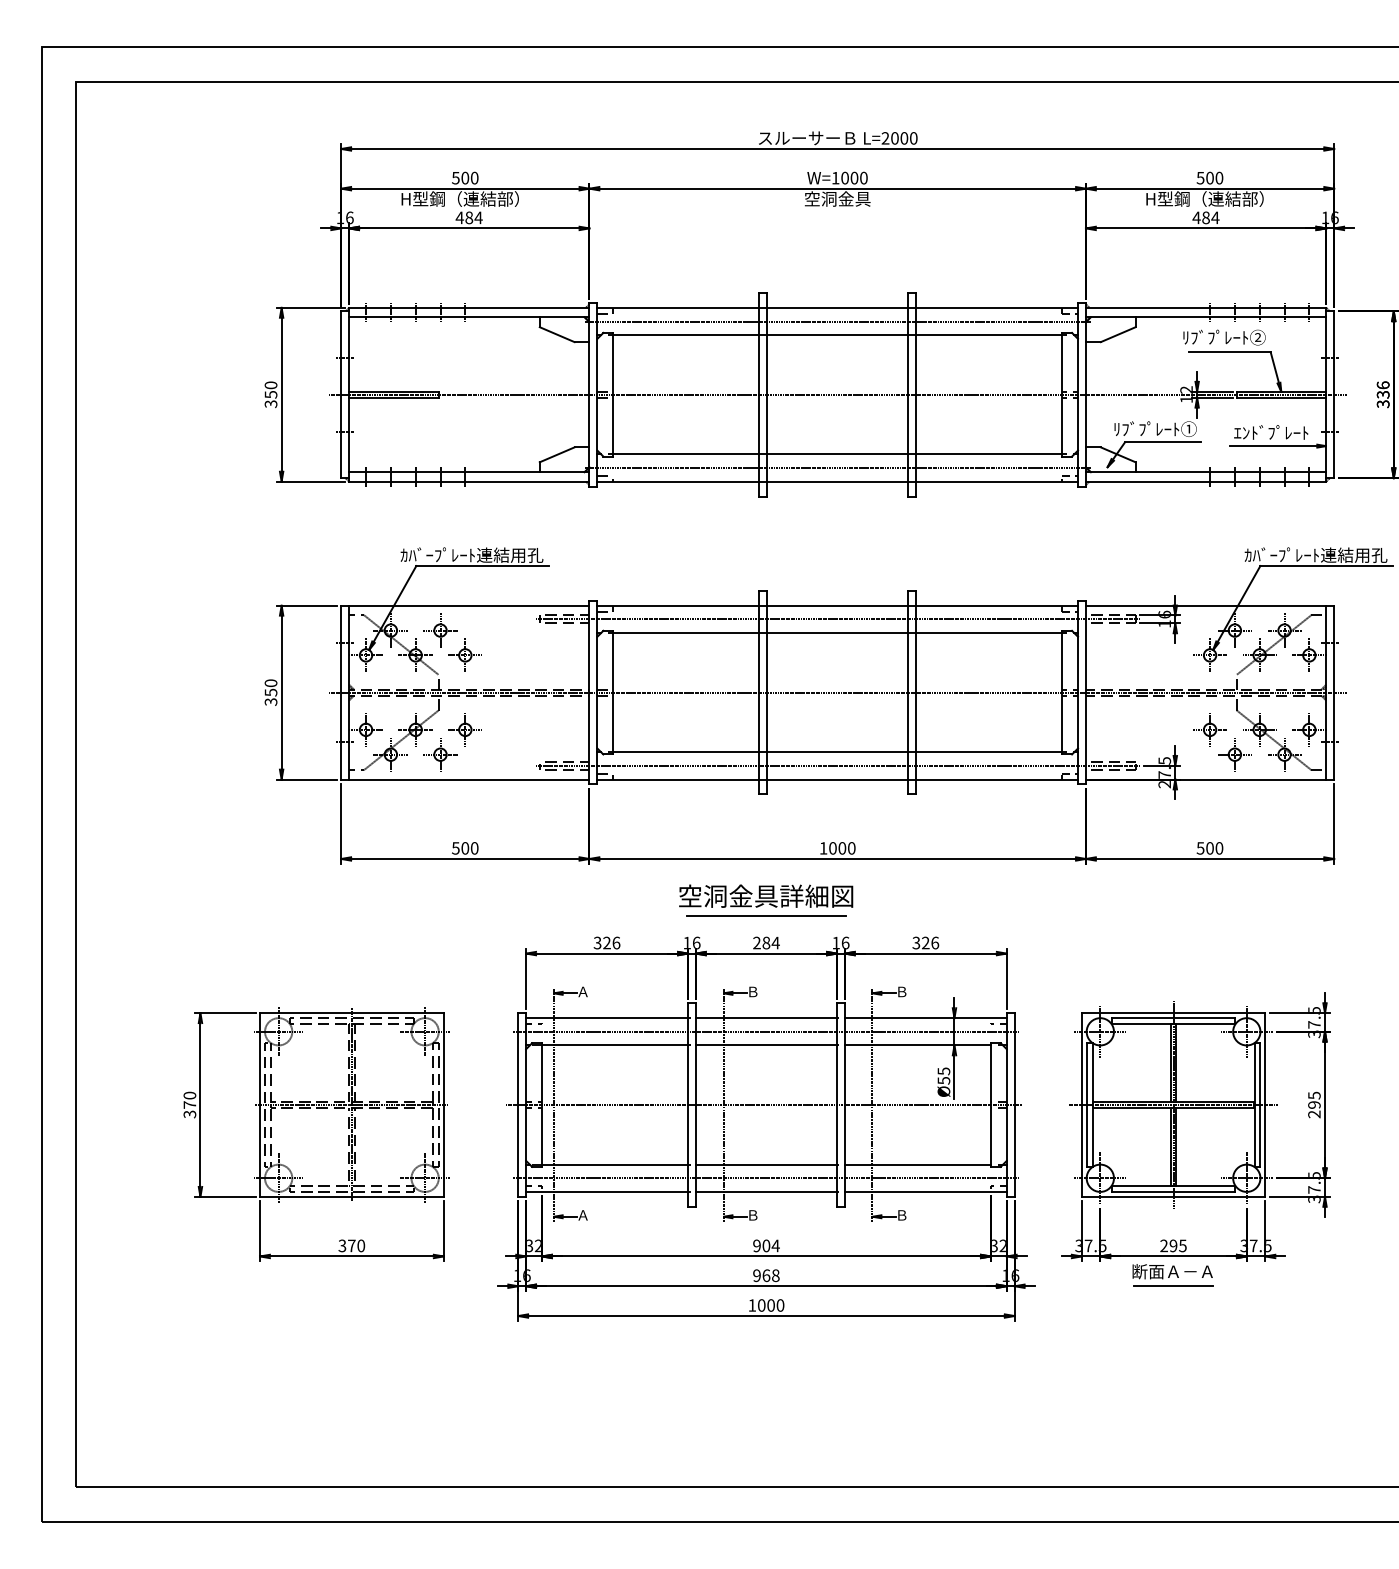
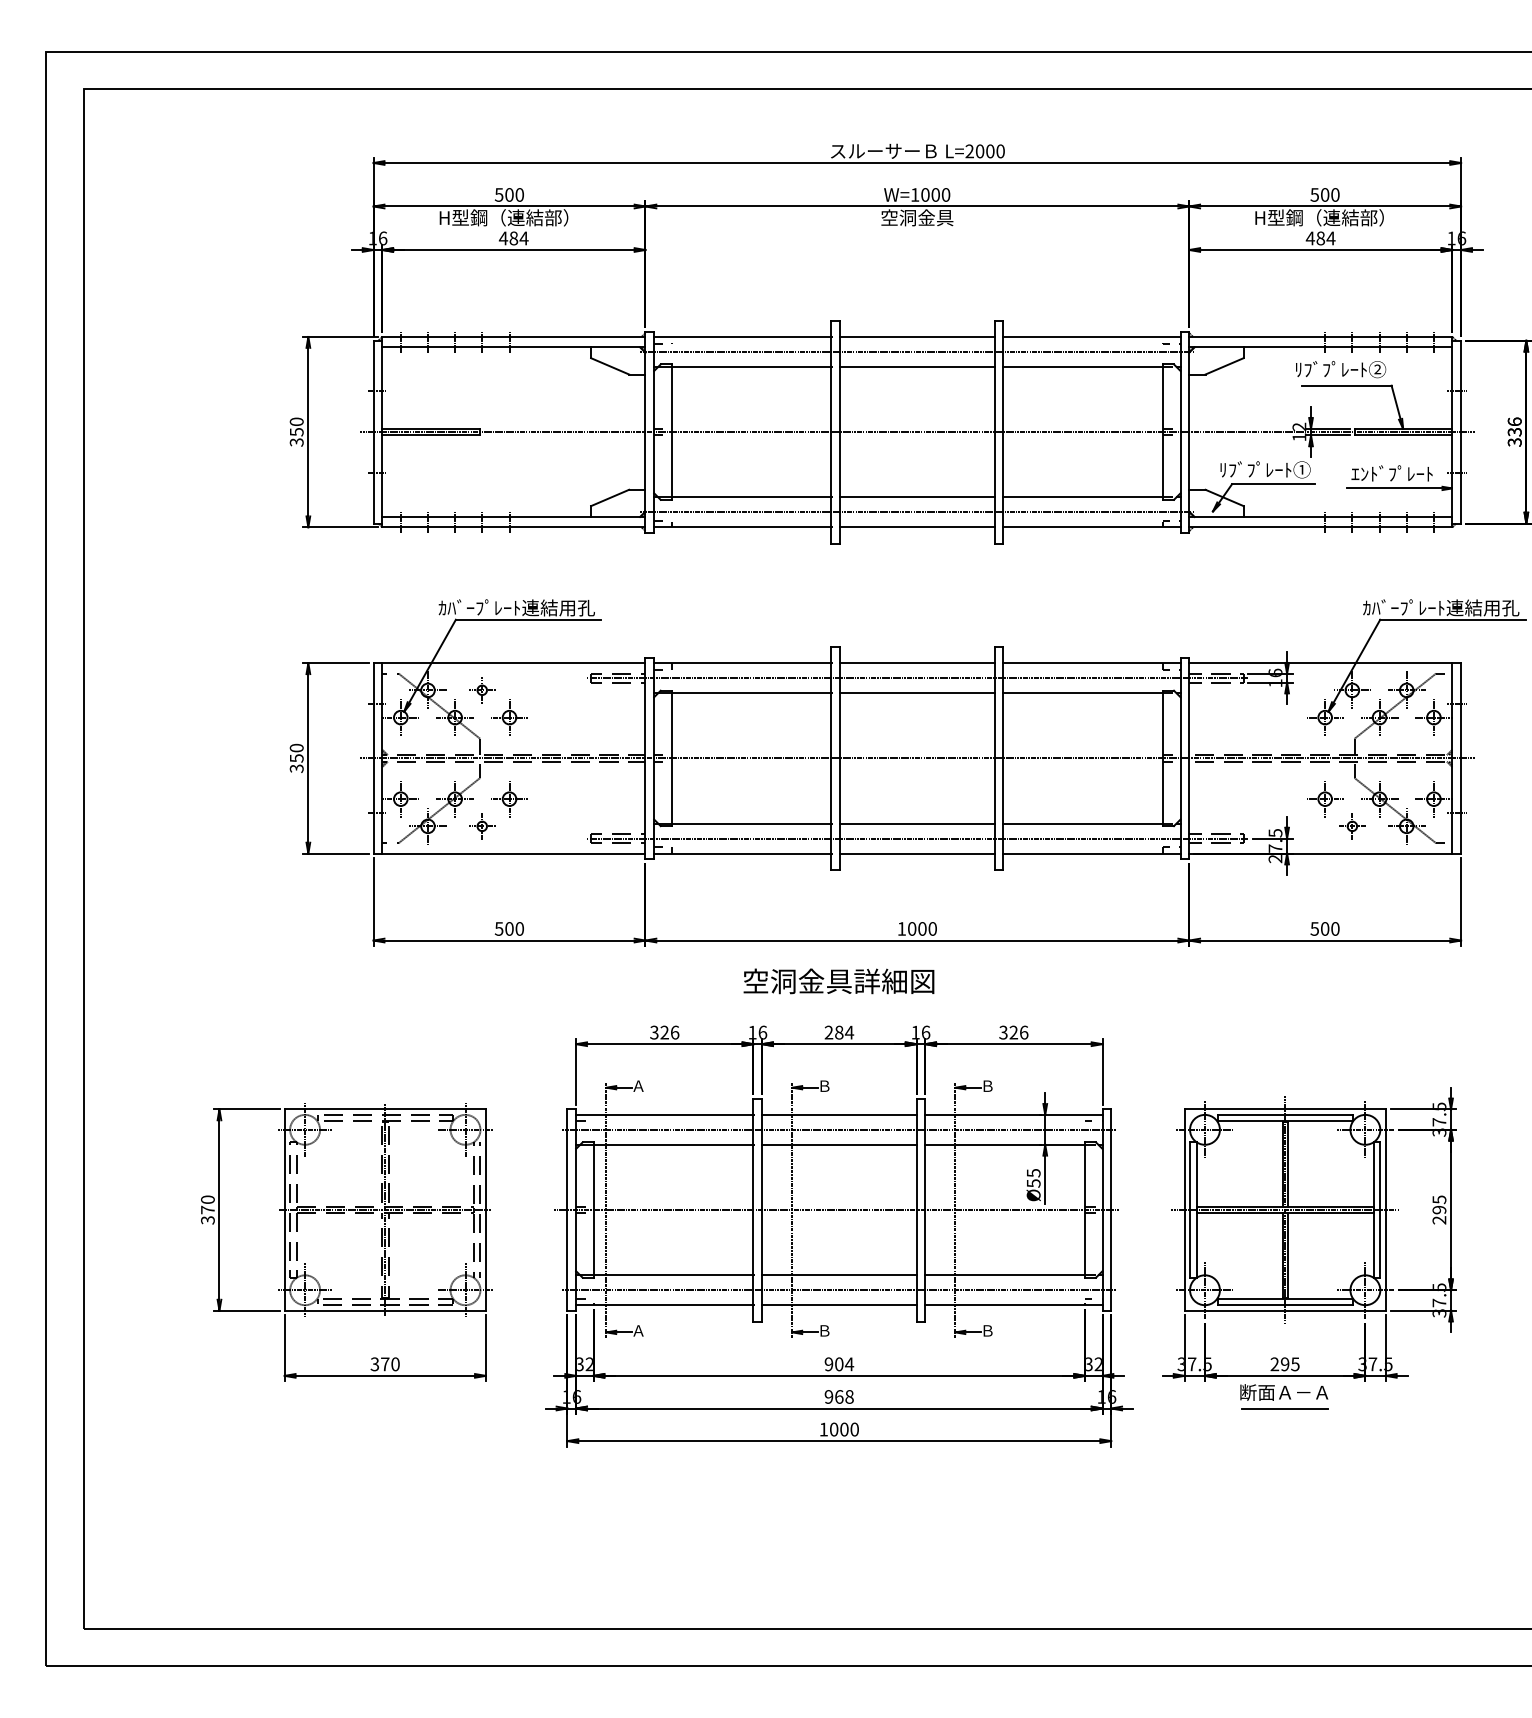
part: (439, 629) -> (481, 689), size x0.7
part: (439, 754) -> (481, 826), size x0.7
part: (1235, 754) -> (1352, 826), size x0.7
line: (766, 916) -> (839, 1003), removed

